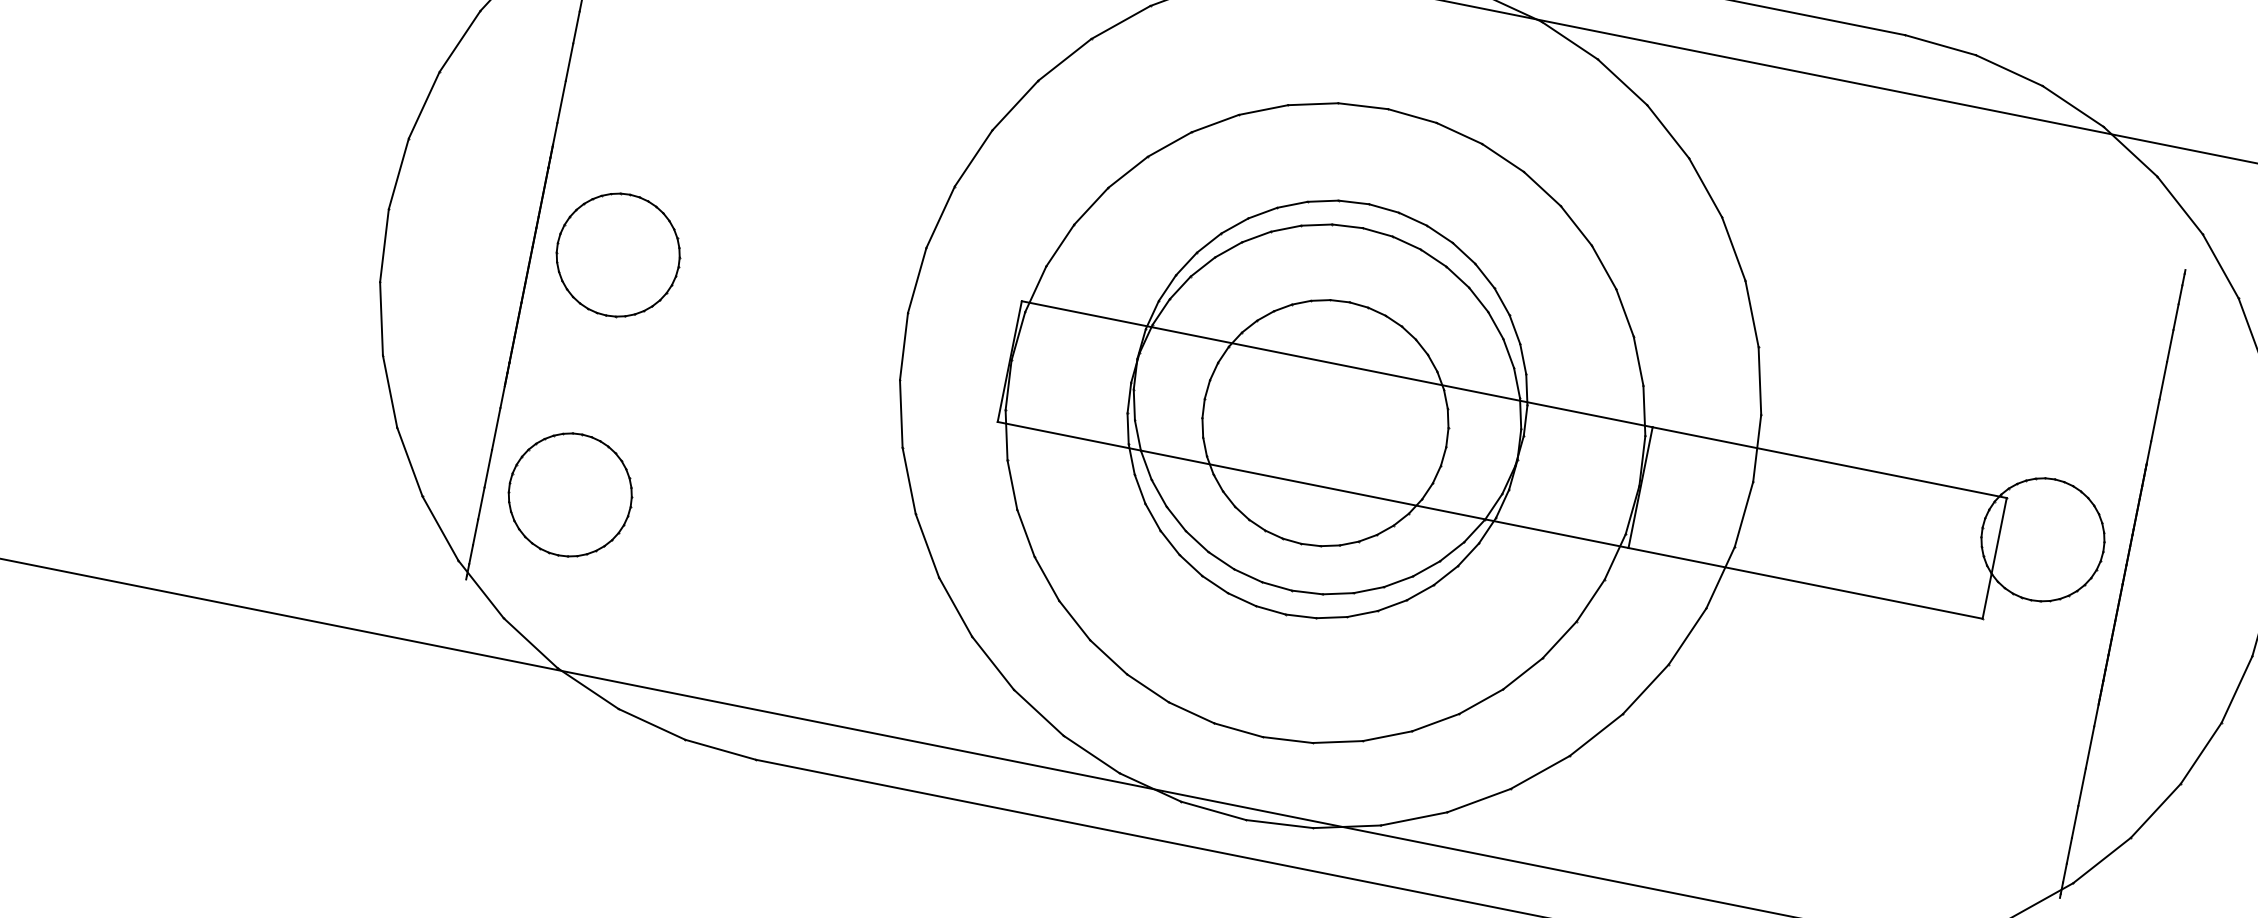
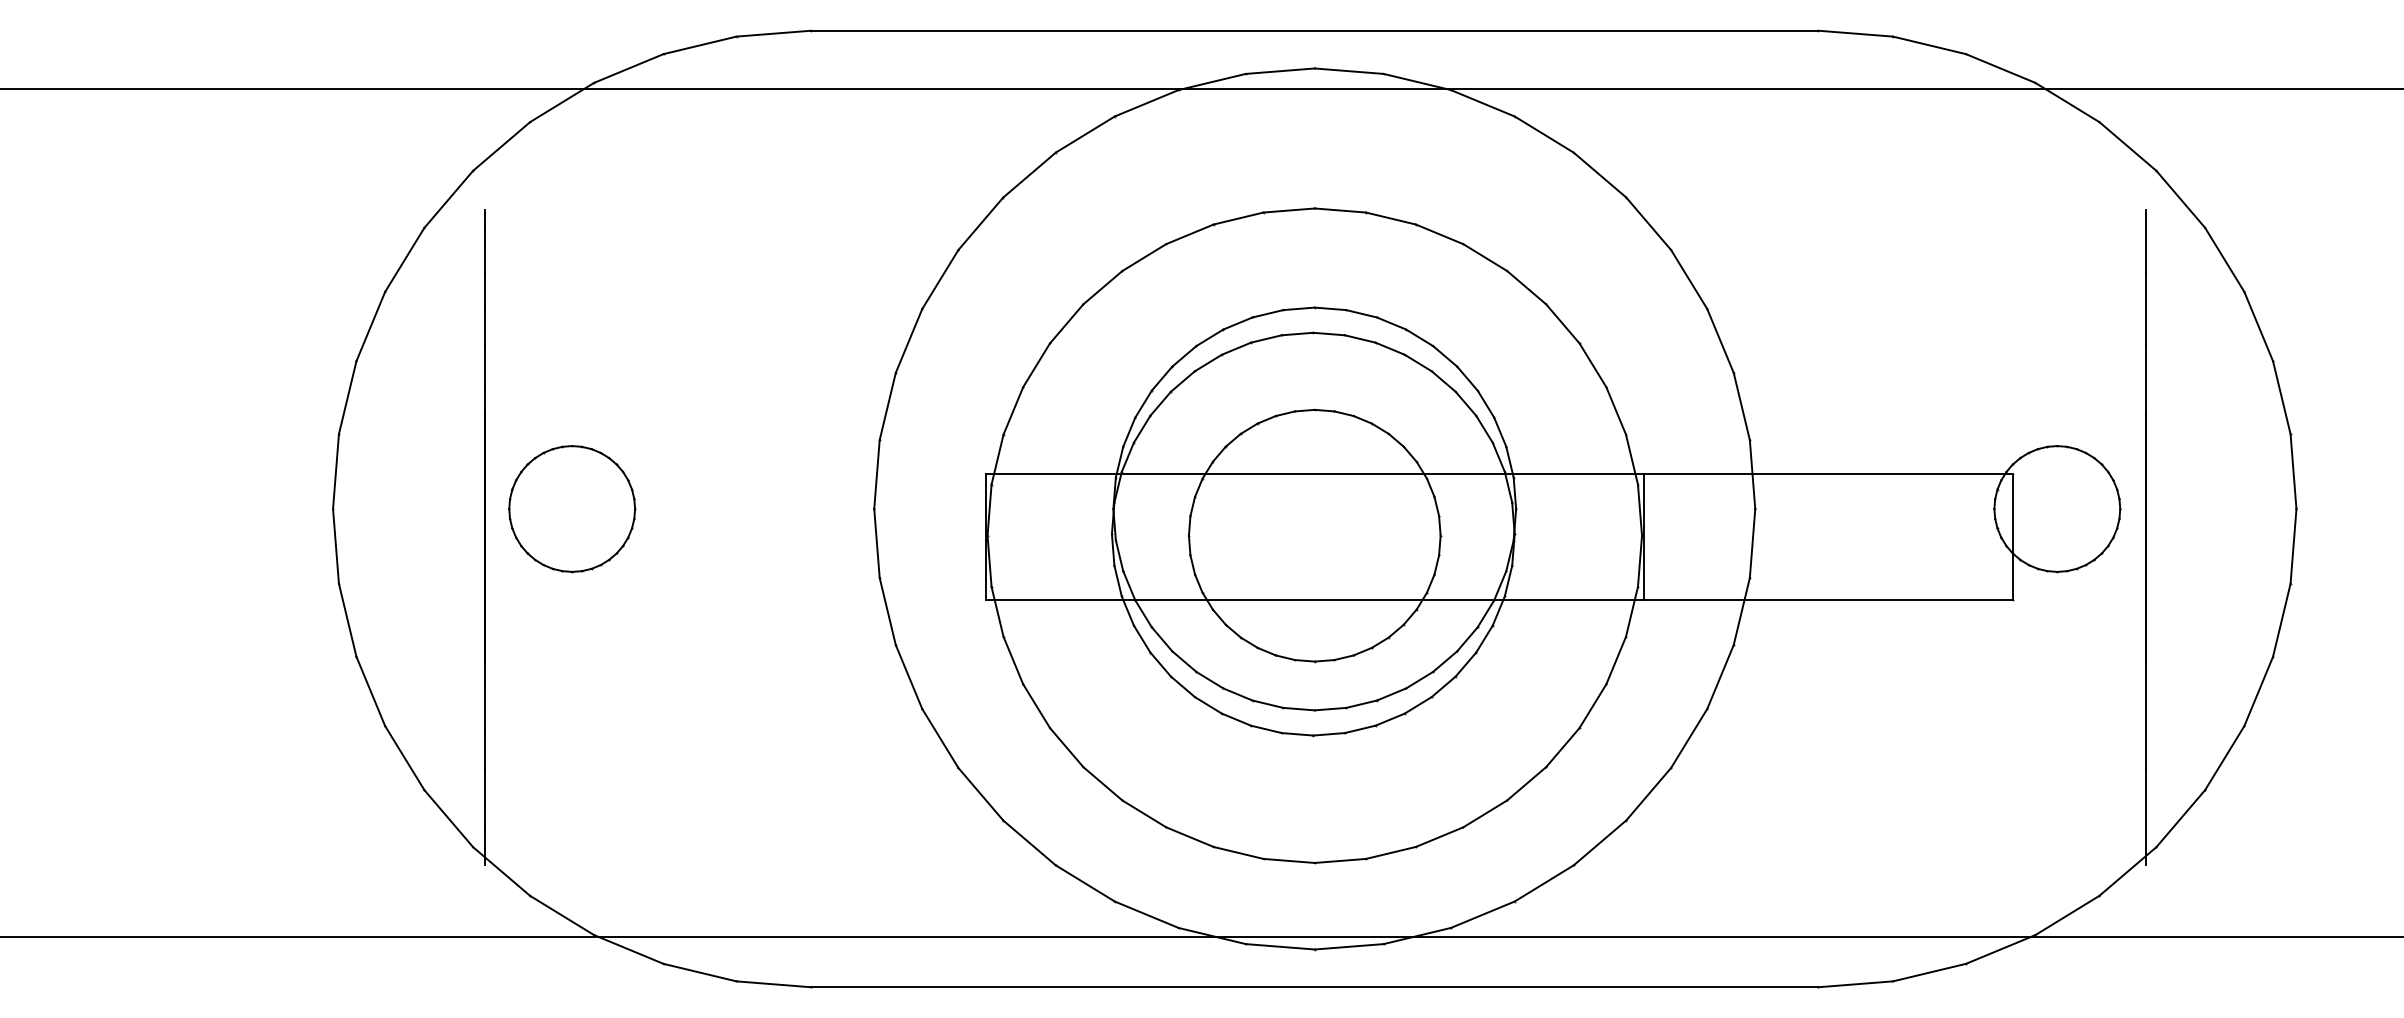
part: (570, 495) -> (572, 759), removed

